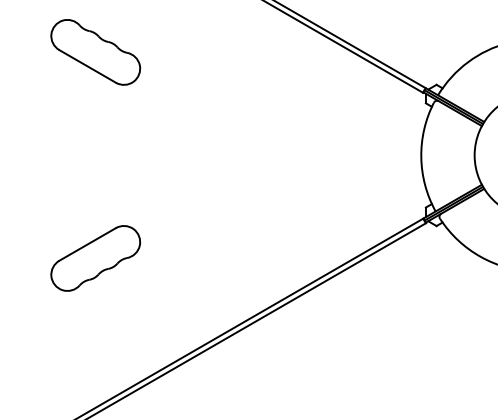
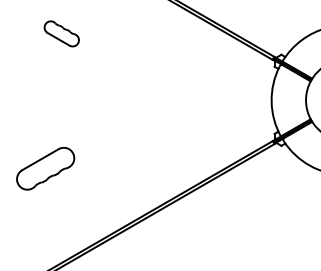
part: (95, 51) -> (61, 33), size x0.6
part: (95, 258) -> (45, 168), moved

